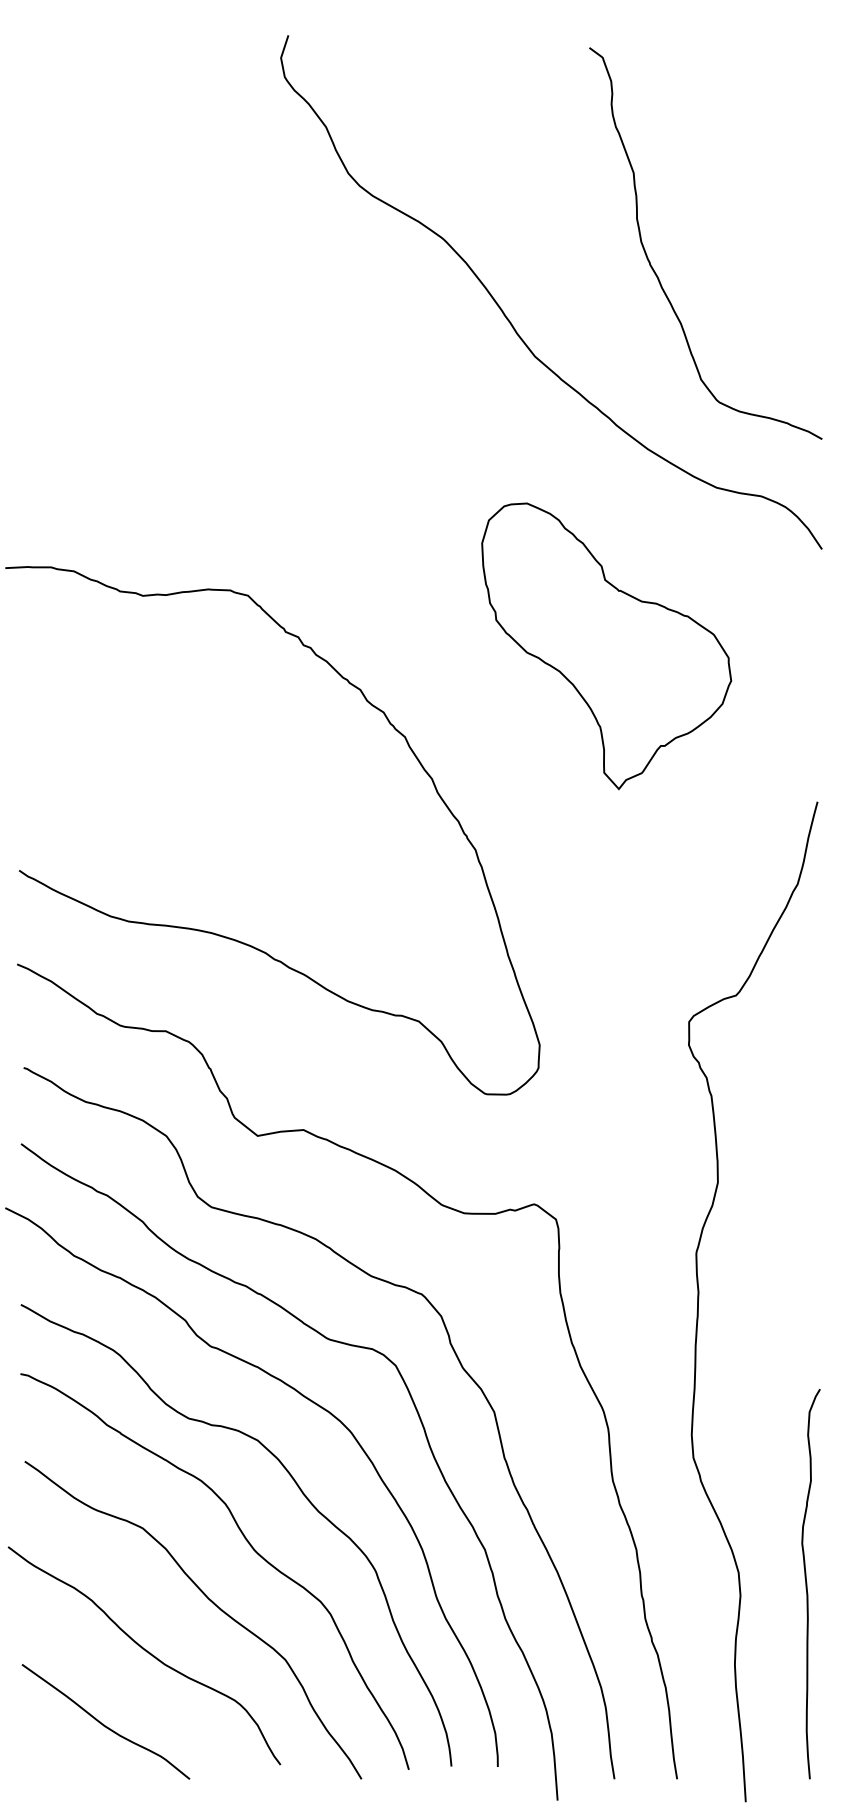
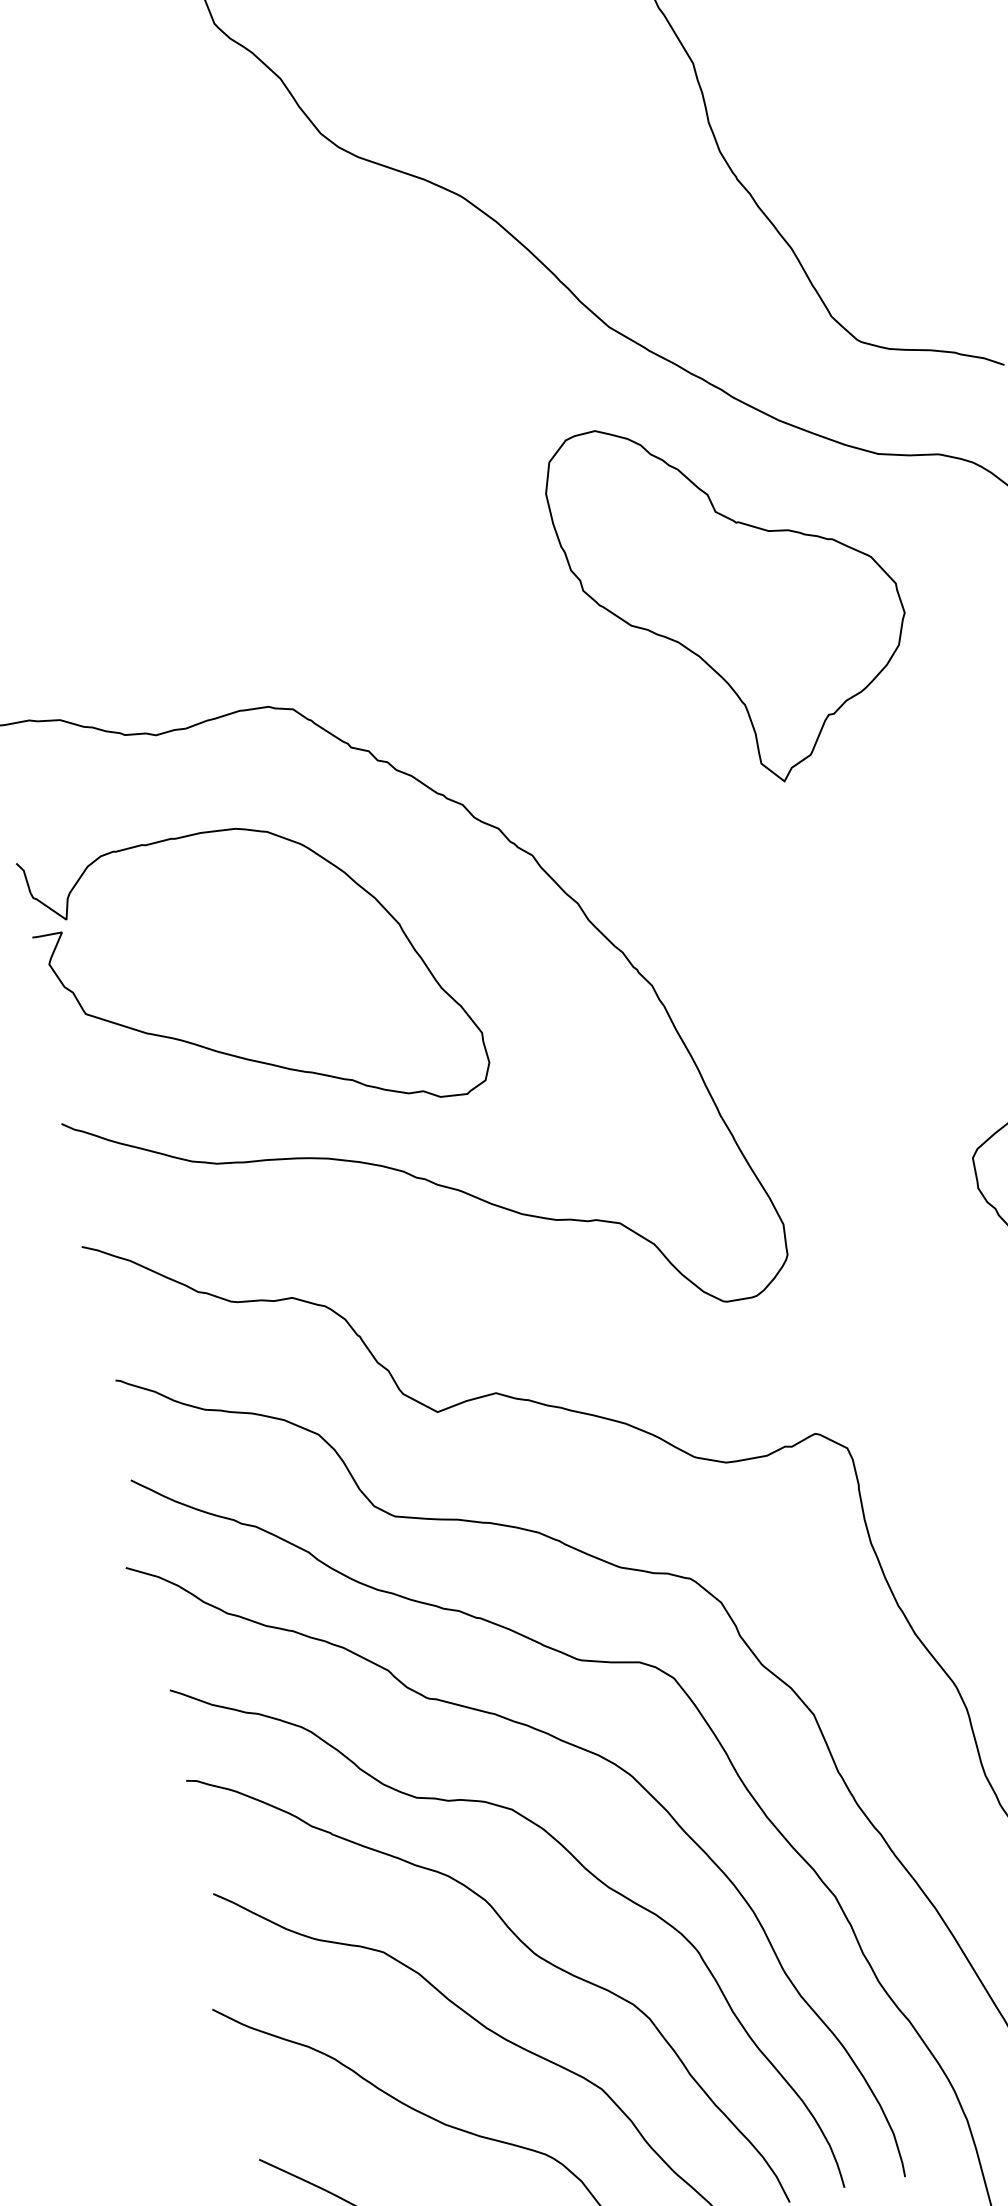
part: (606, 646) -> (733, 598), moved
curve: (162, 845) -> (242, 1056), added

